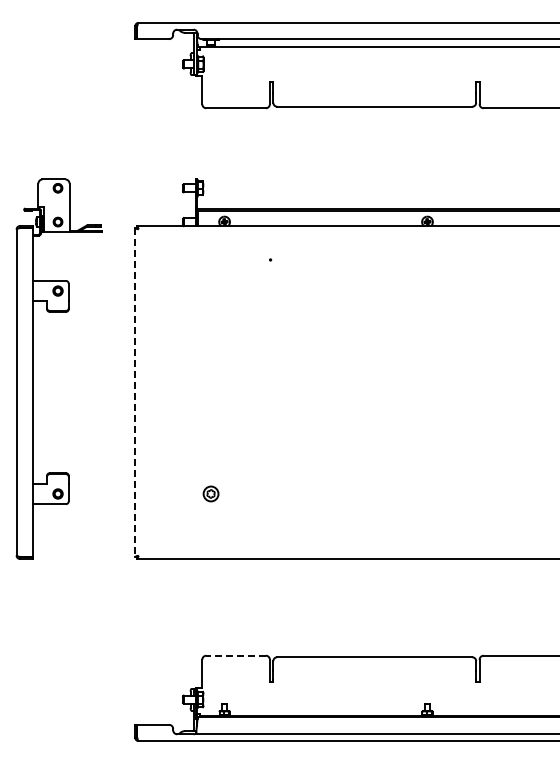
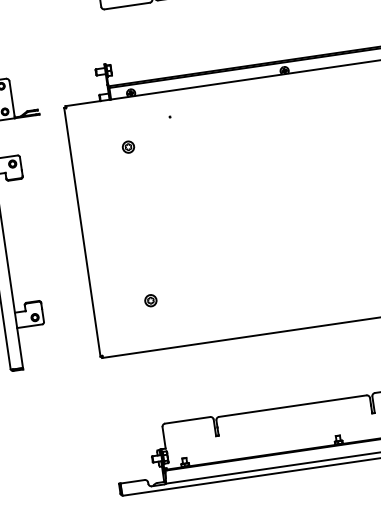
part: (210, 290) -> (128, 146), added
line: (135, 393) -> (82, 233), dashed -> solid
line: (236, 655) -> (187, 420), dashed -> solid

